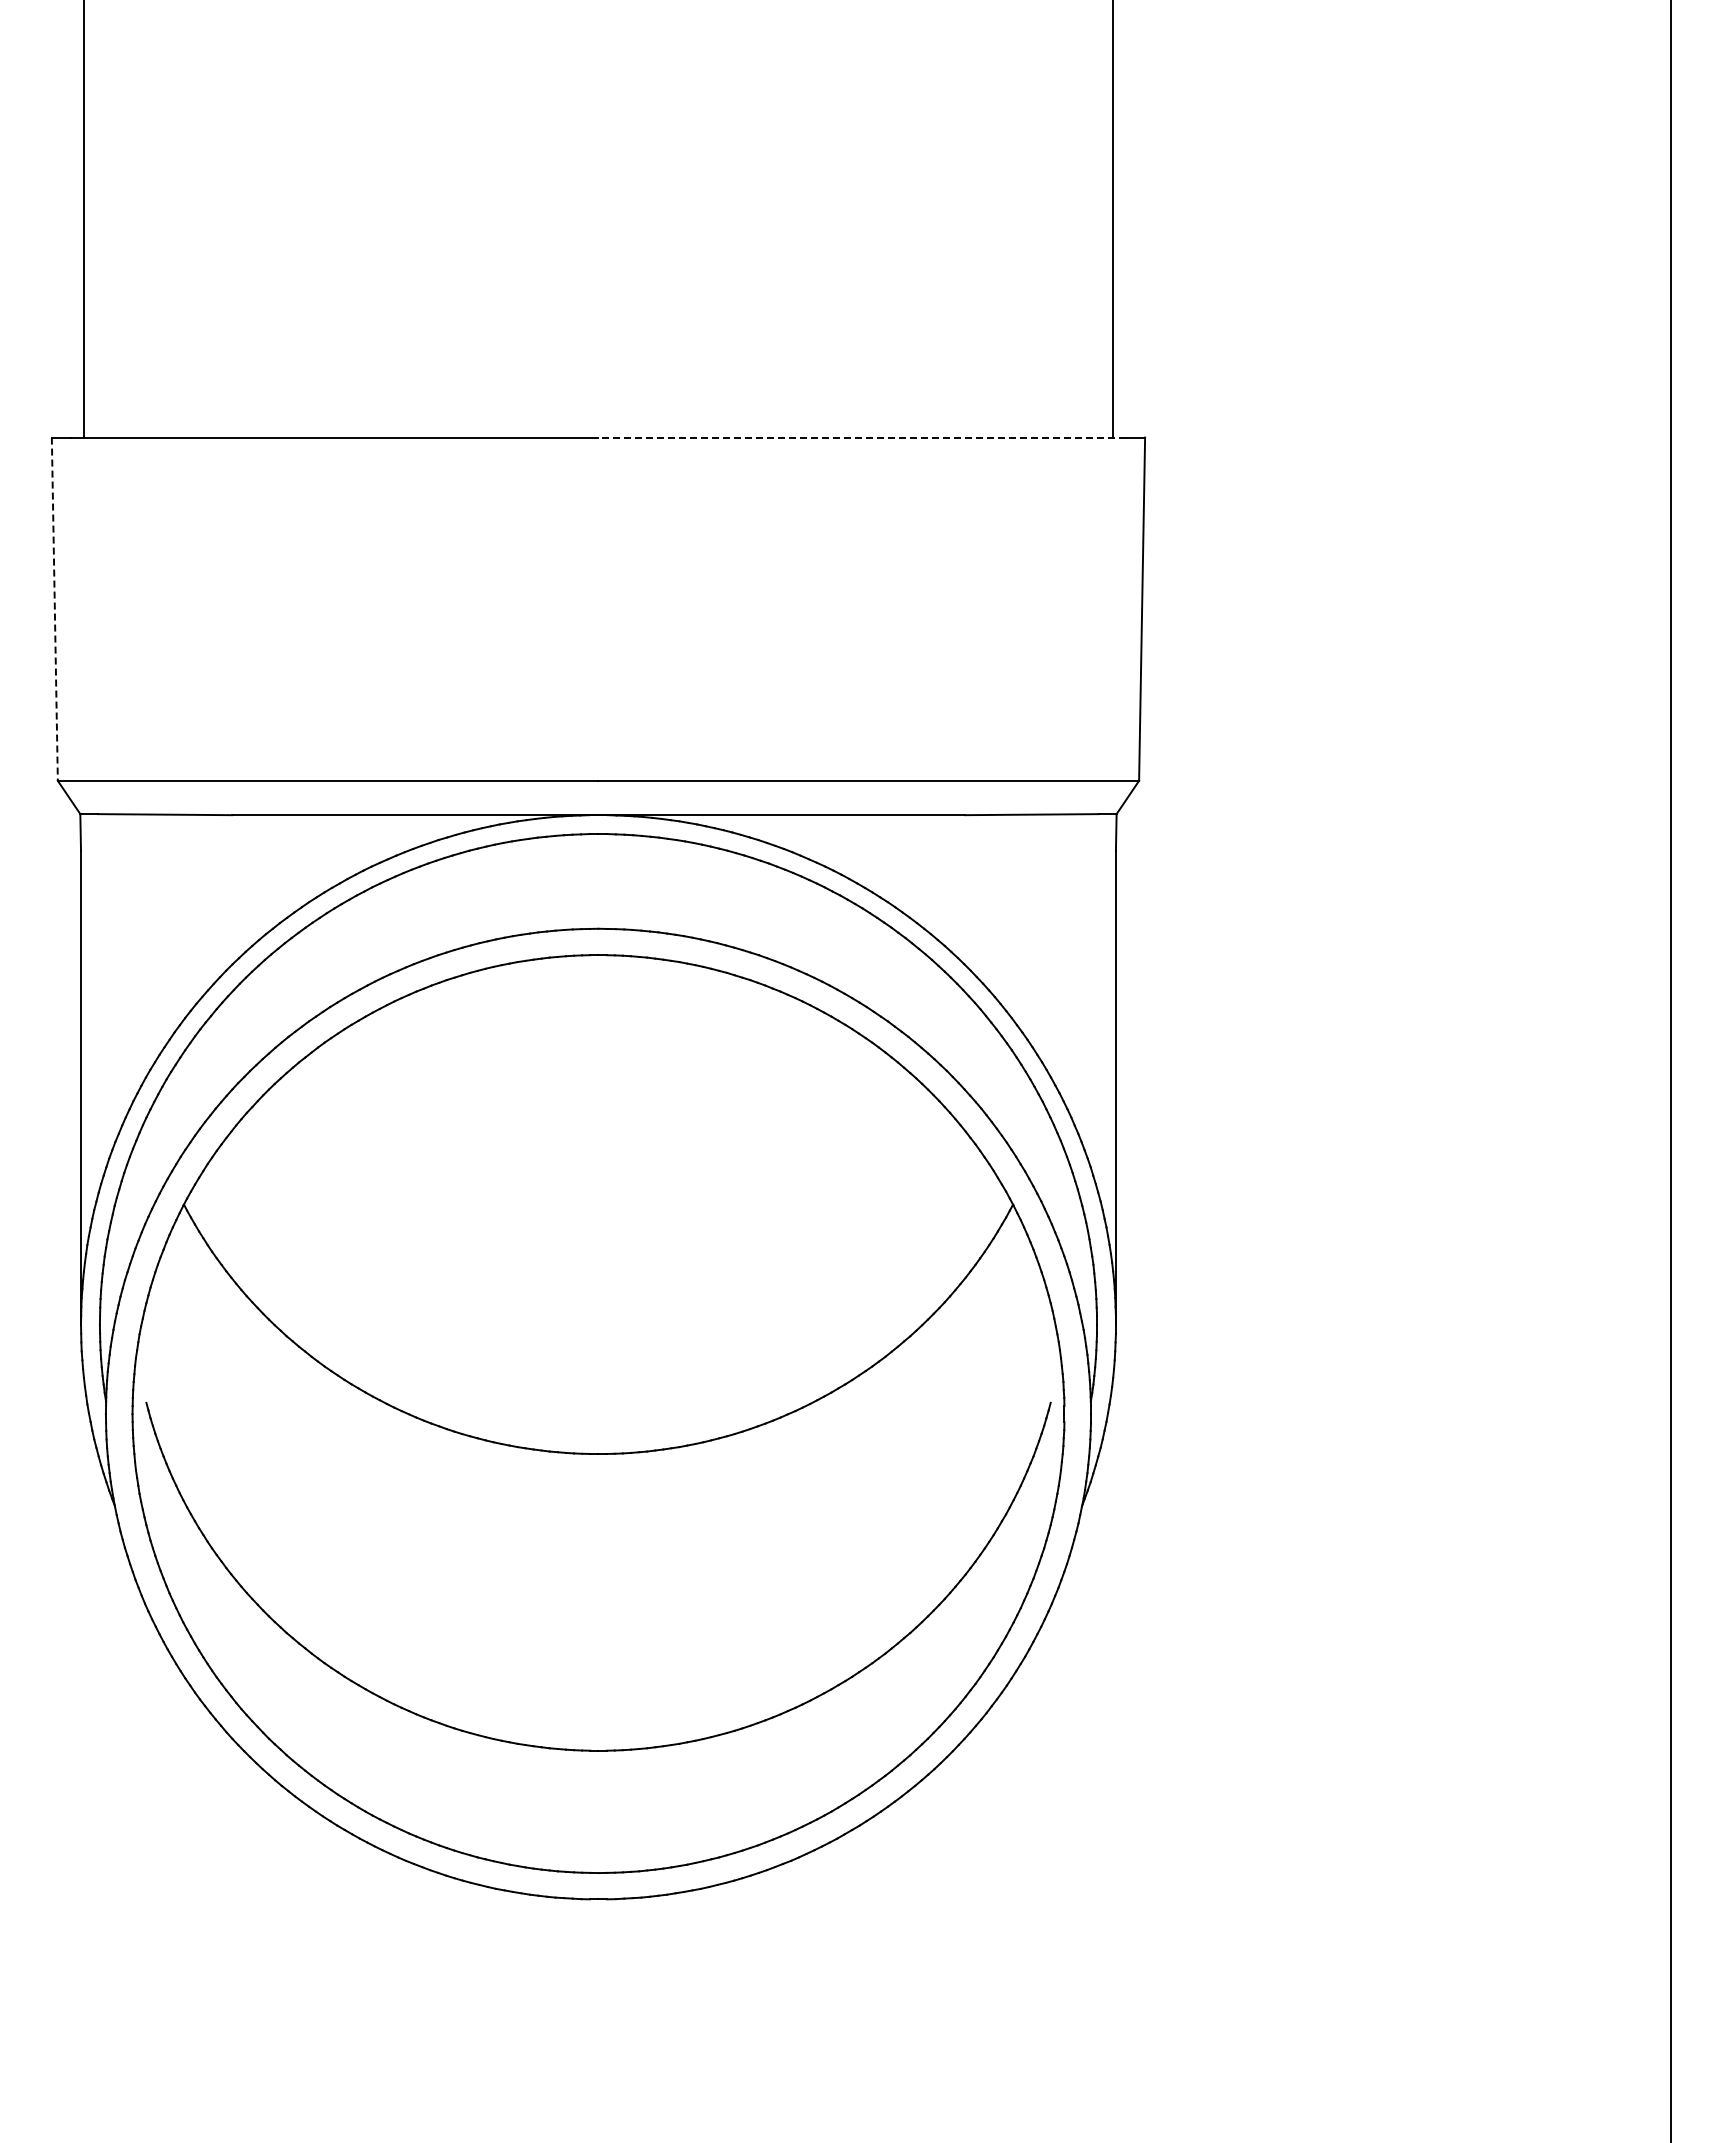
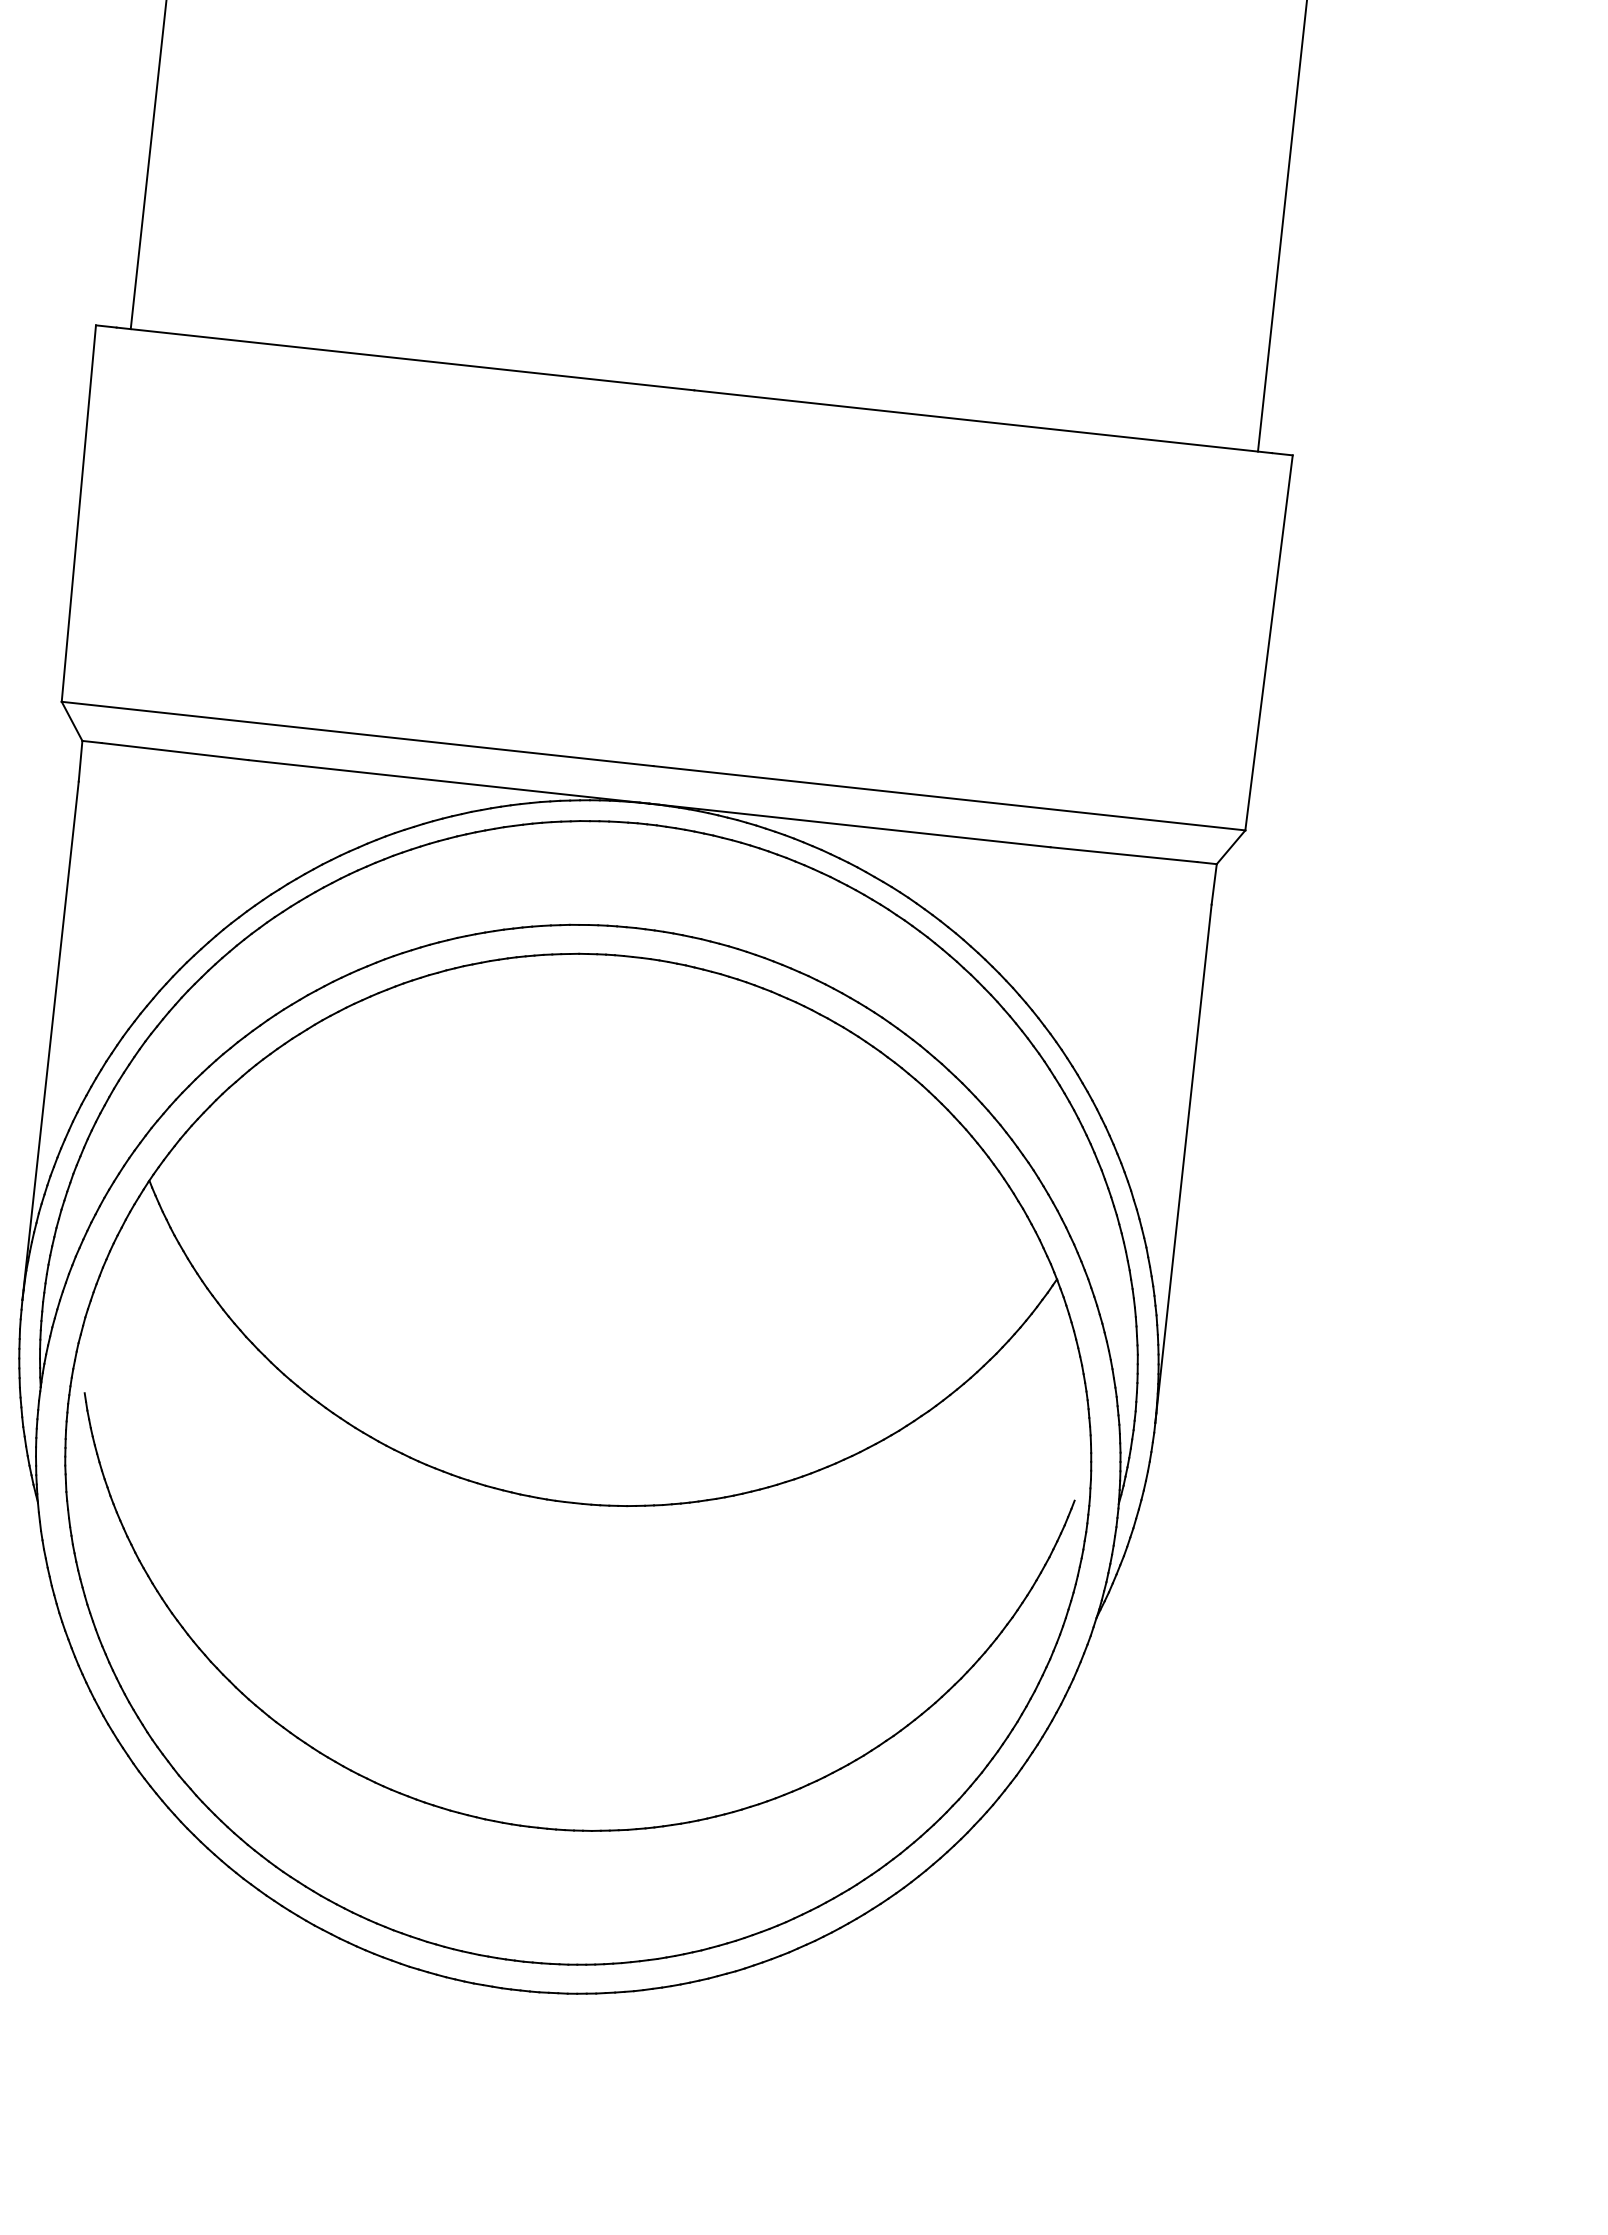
line: (862, 437) -> (983, 421), dashed -> solid
line: (54, 609) -> (78, 513), dashed -> solid

